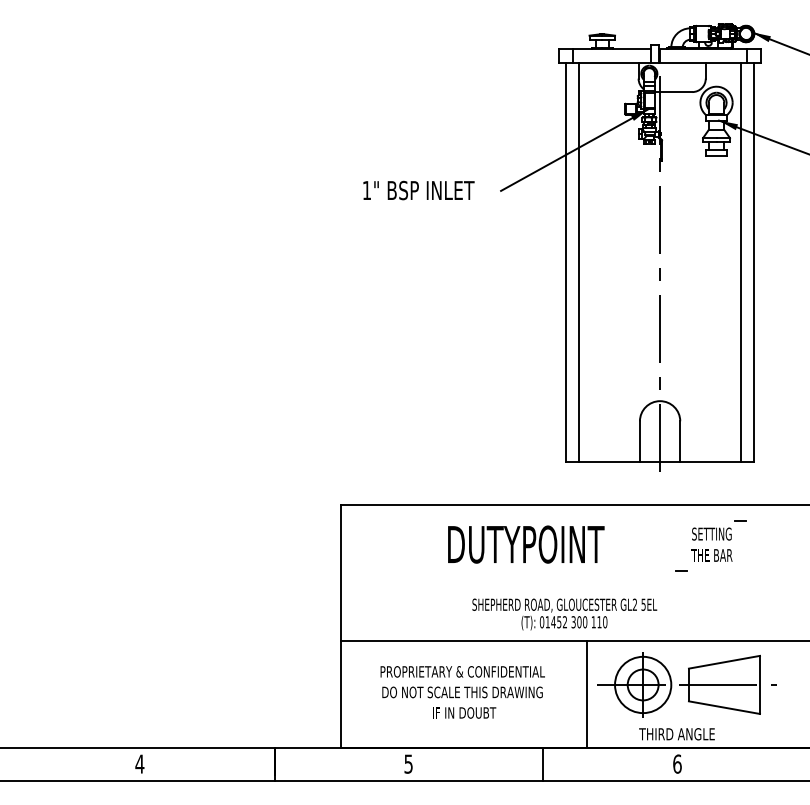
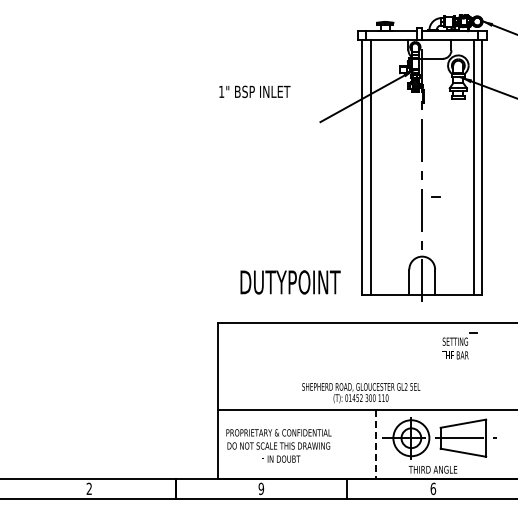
text: (418, 189) -> (254, 91), moved
text: (526, 544) -> (290, 282), moved
line: (680, 569) -> (435, 196), moved
text: (462, 691) -> (278, 445), moved
line: (587, 696) -> (375, 445), solid -> dashed
text: (140, 763) -> (89, 488), 4 -> 2
text: (408, 763) -> (261, 488), 5 -> 9

